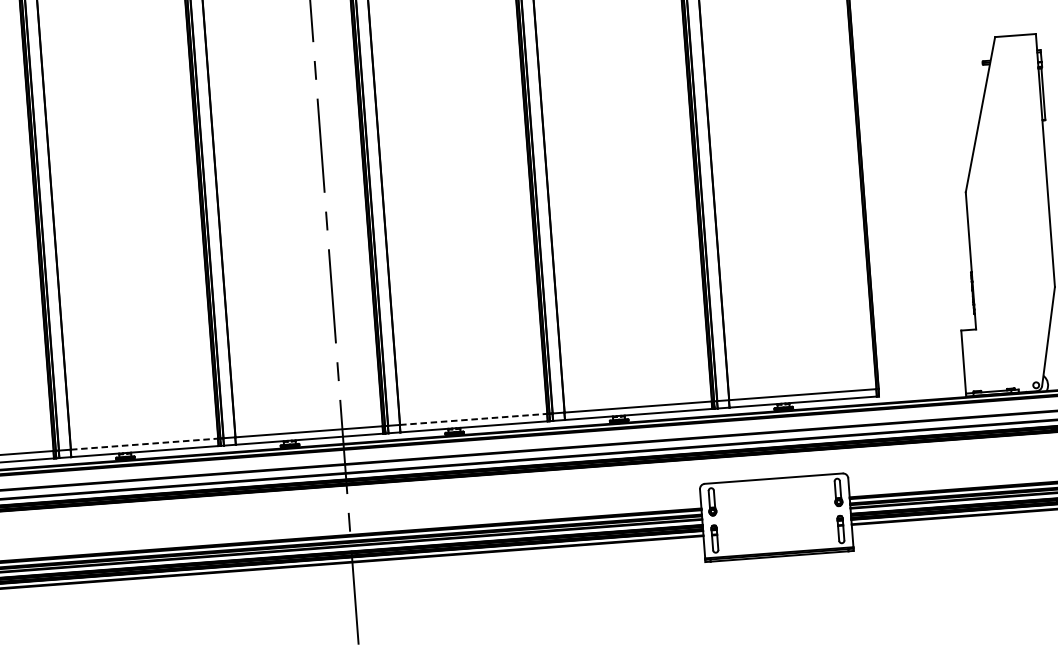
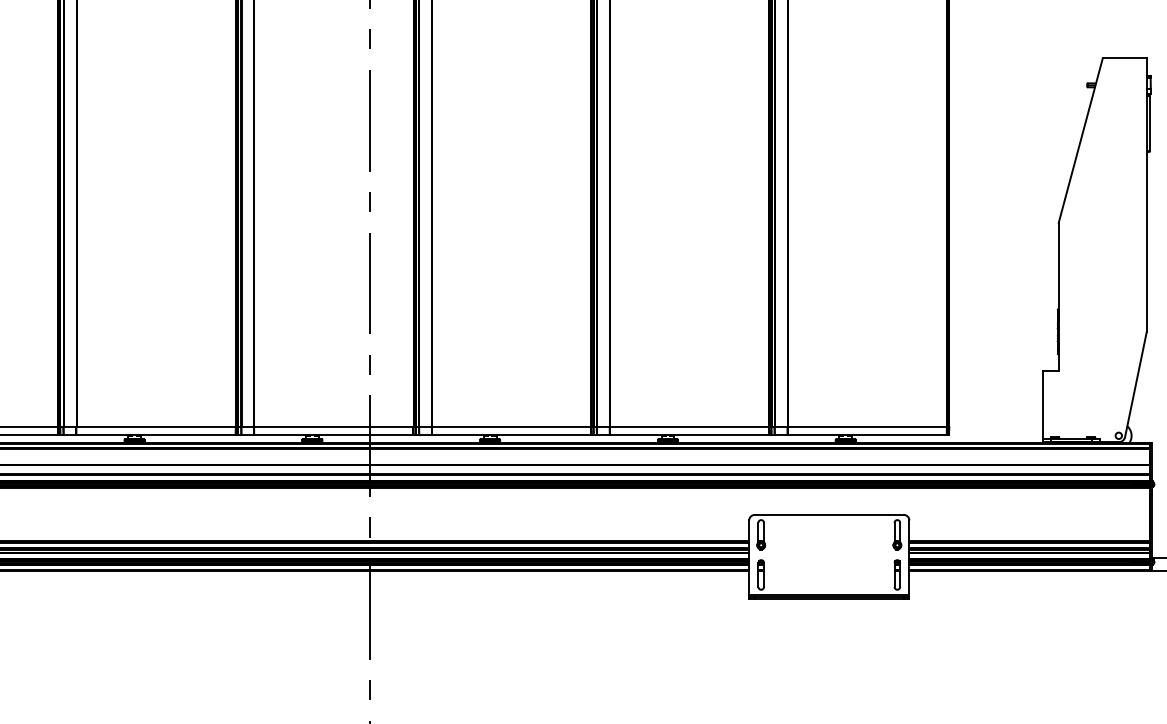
line: (473, 419) -> (511, 427), dashed -> solid
line: (144, 444) -> (156, 427), dashed -> solid

